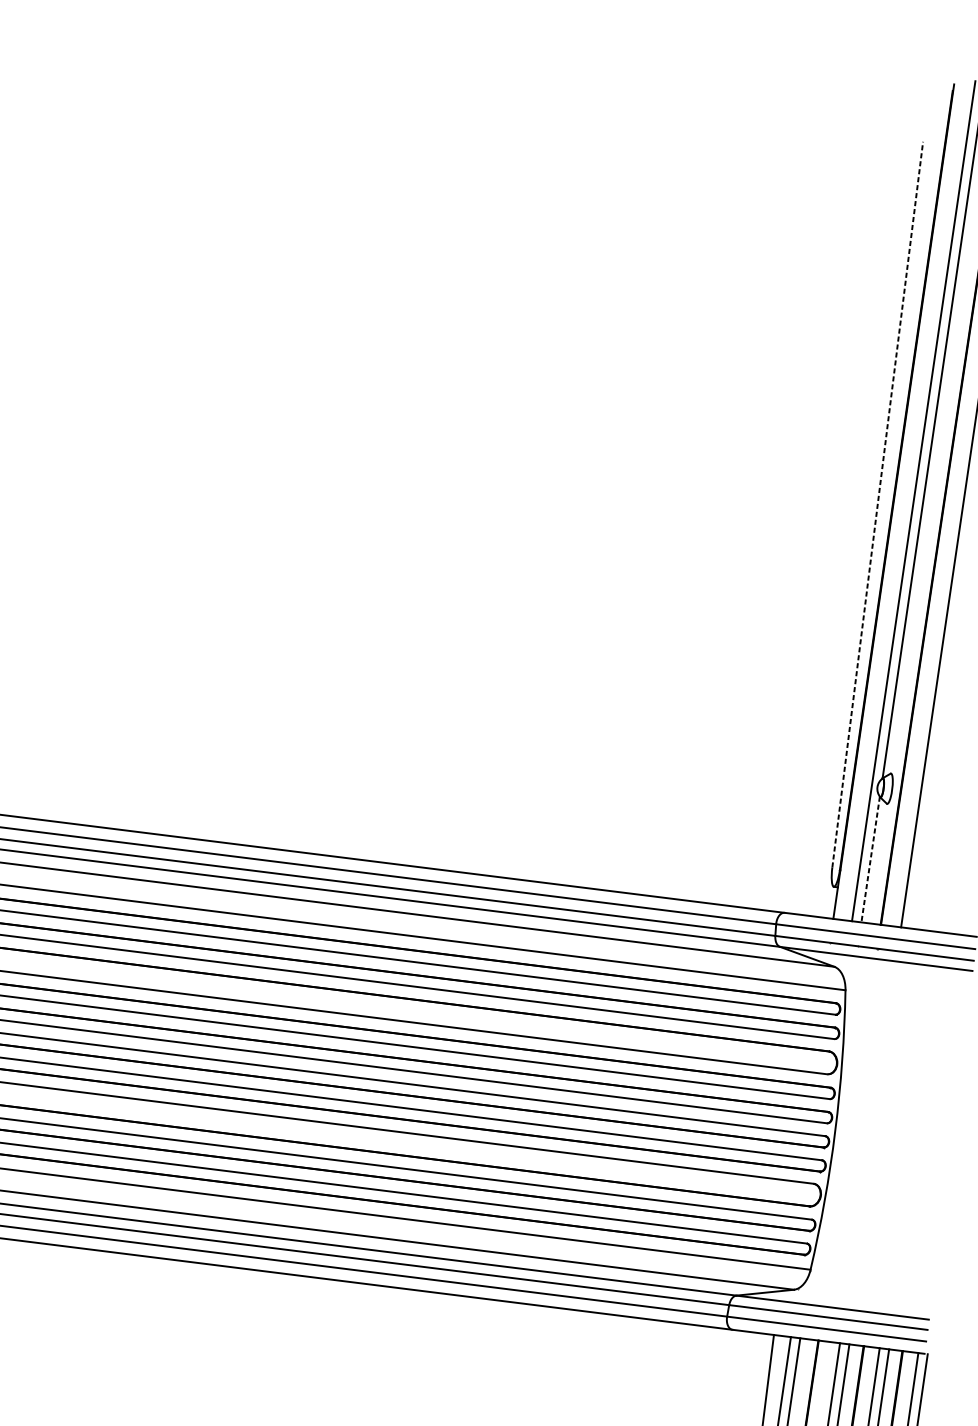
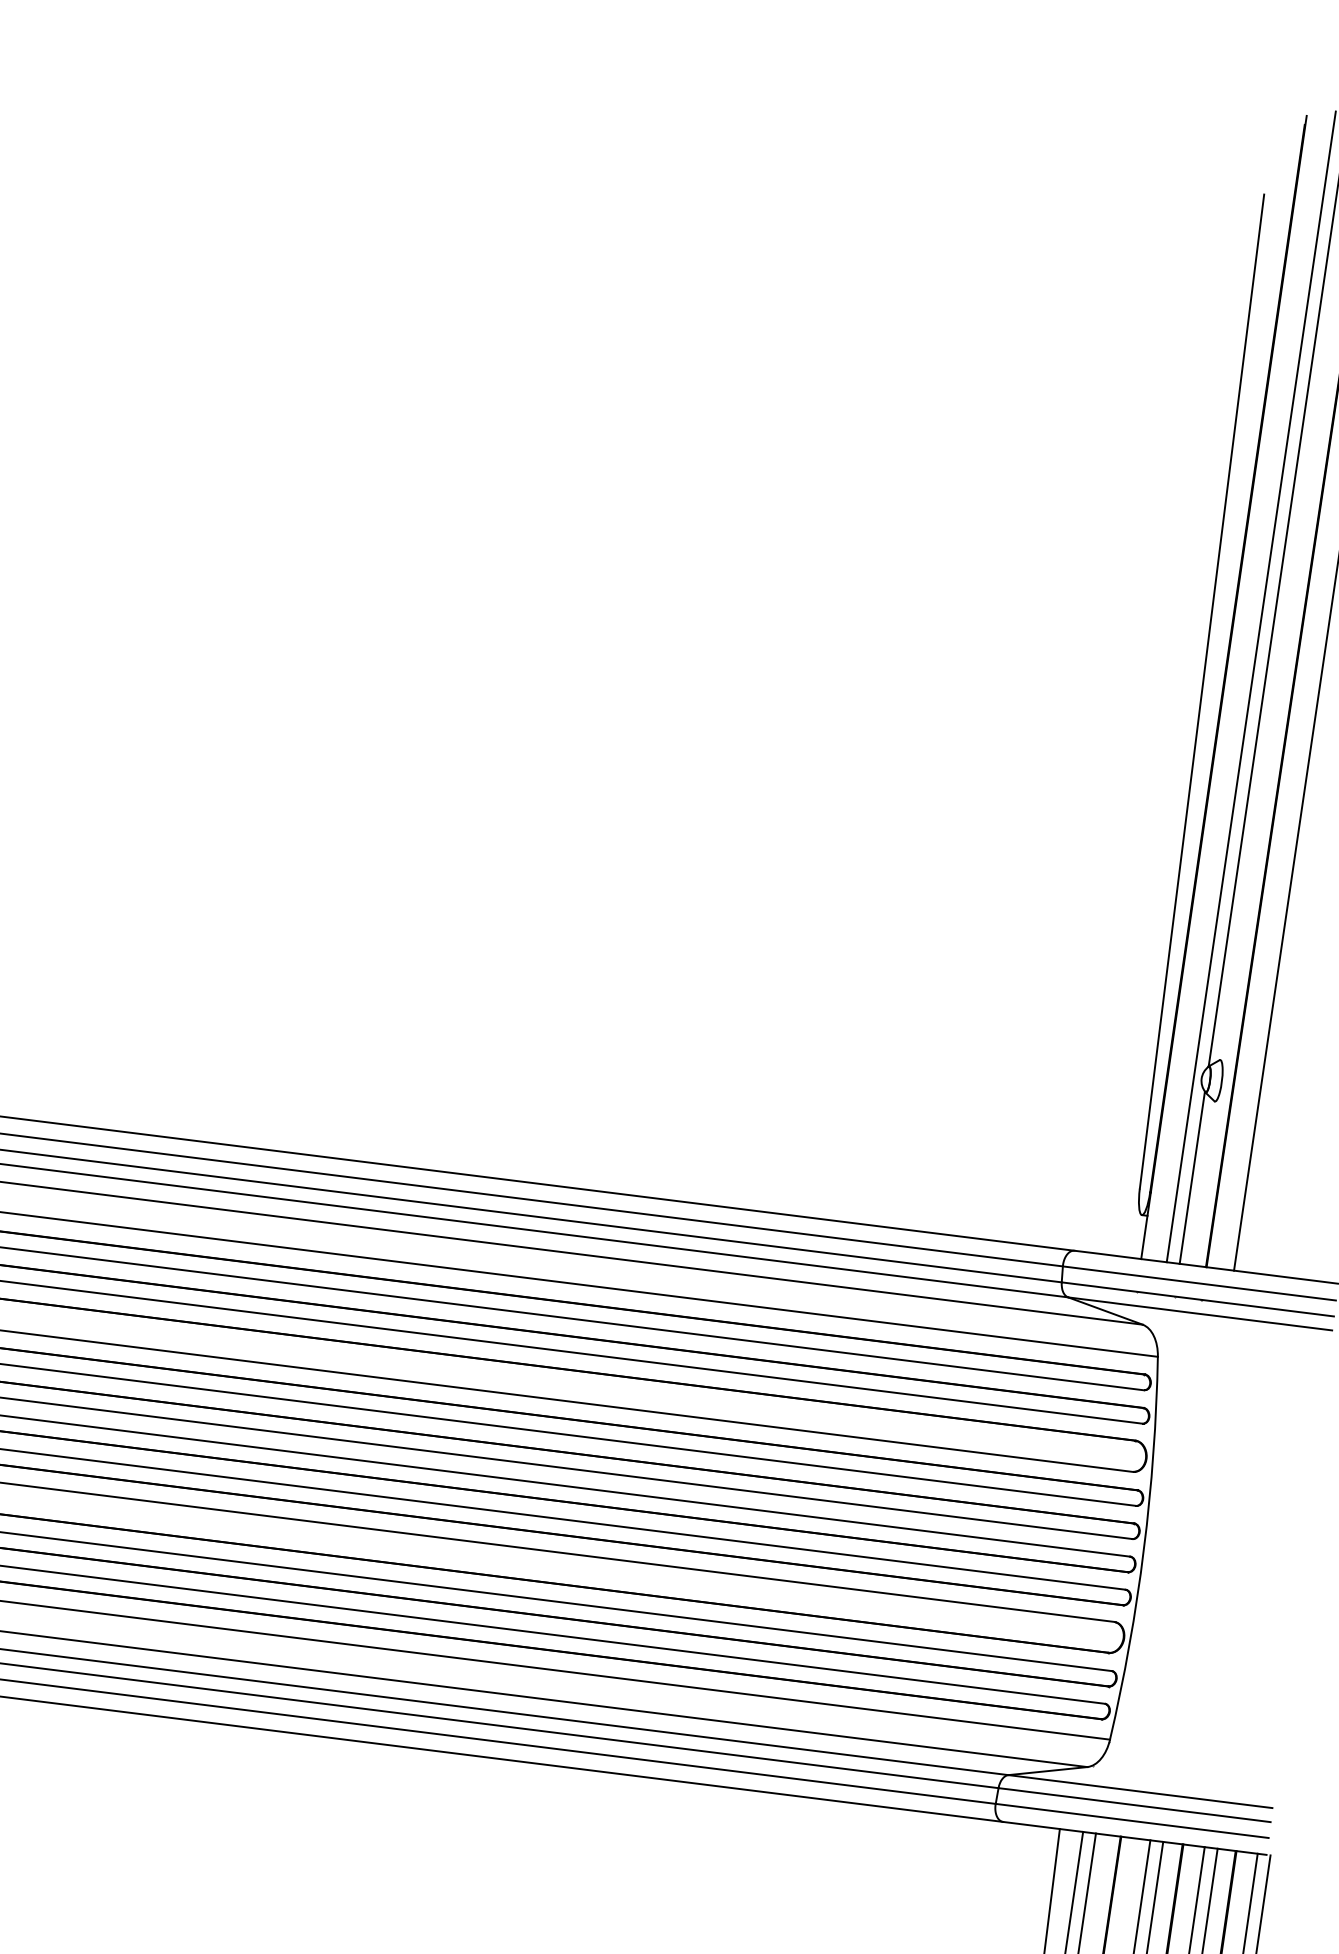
line: (878, 504) -> (1202, 691), dashed -> solid
line: (870, 860) -> (1192, 1178), dashed -> solid

